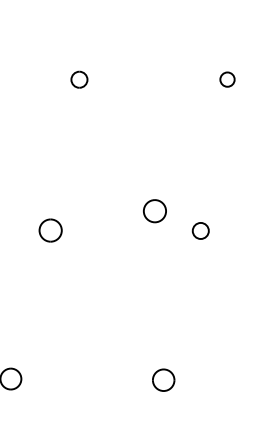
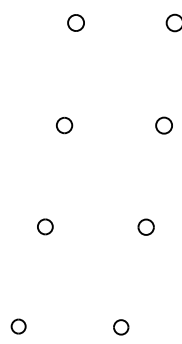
part: (79, 79) -> (64, 125), size x1.43
circle: (226, 79) -> (163, 125), size x1.67
part: (155, 210) -> (115, 213), removed
part: (199, 229) -> (145, 226), size x1.43

